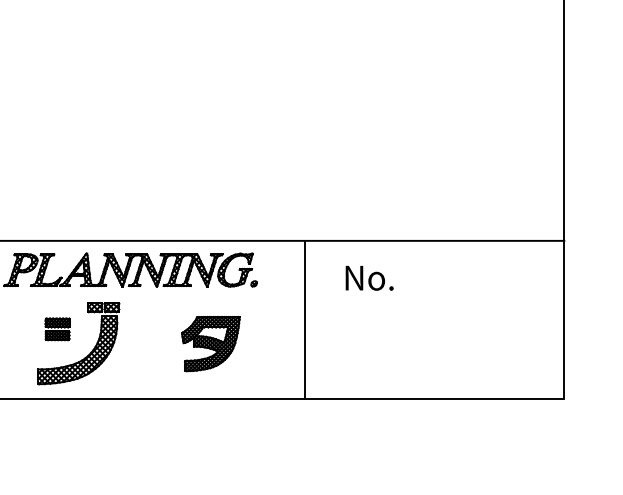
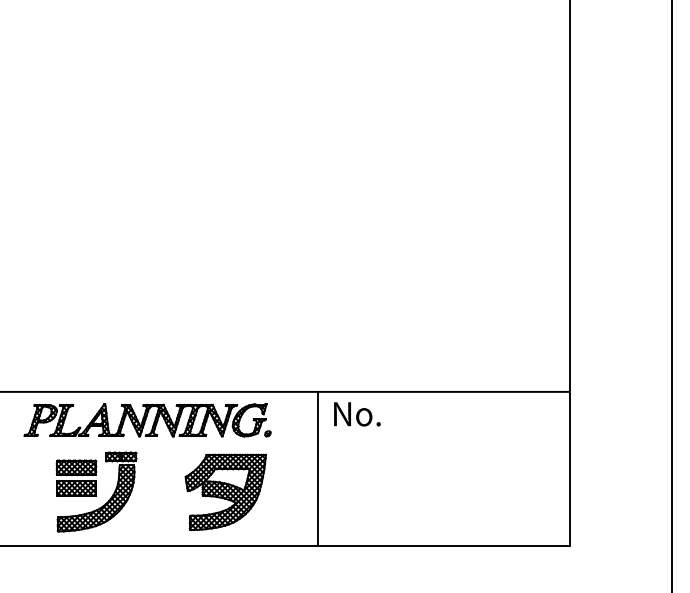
text: (369, 278) -> (357, 414), moved
part: (57, 328) -> (76, 477), size x1.67
part: (210, 344) -> (225, 492), size x1.43

